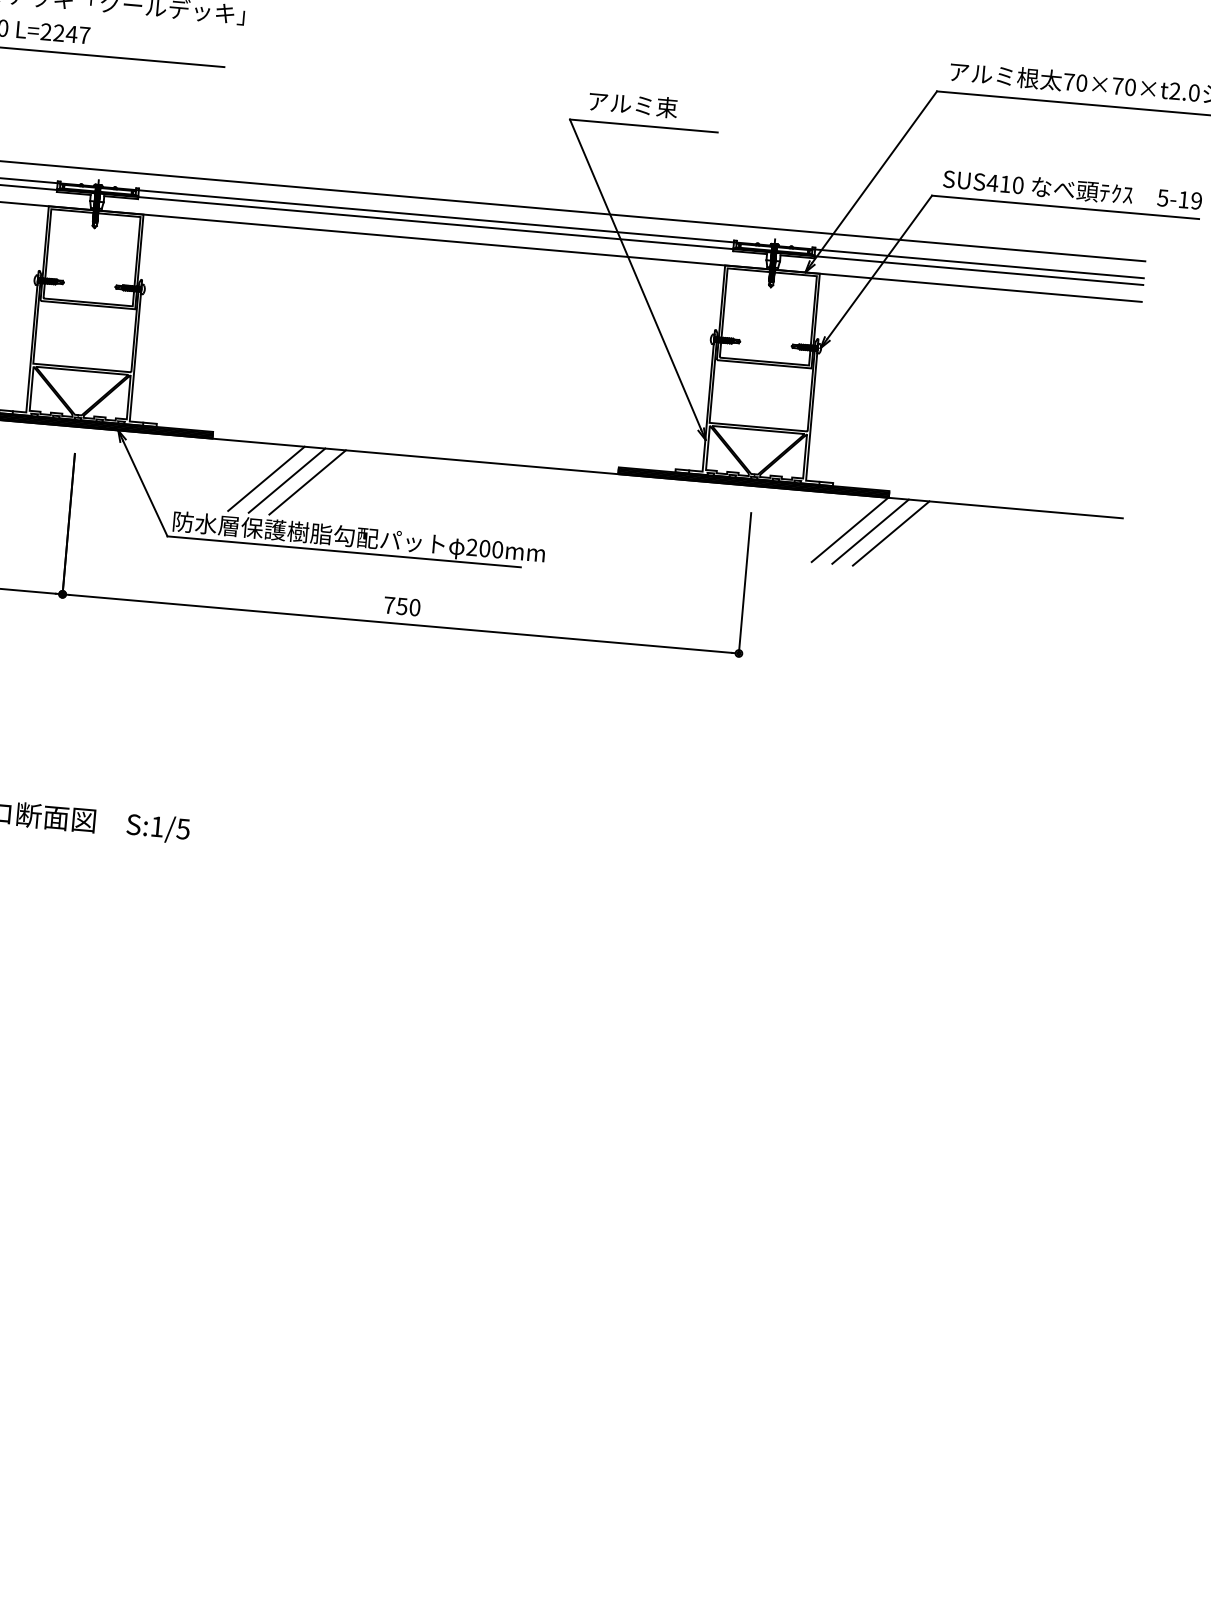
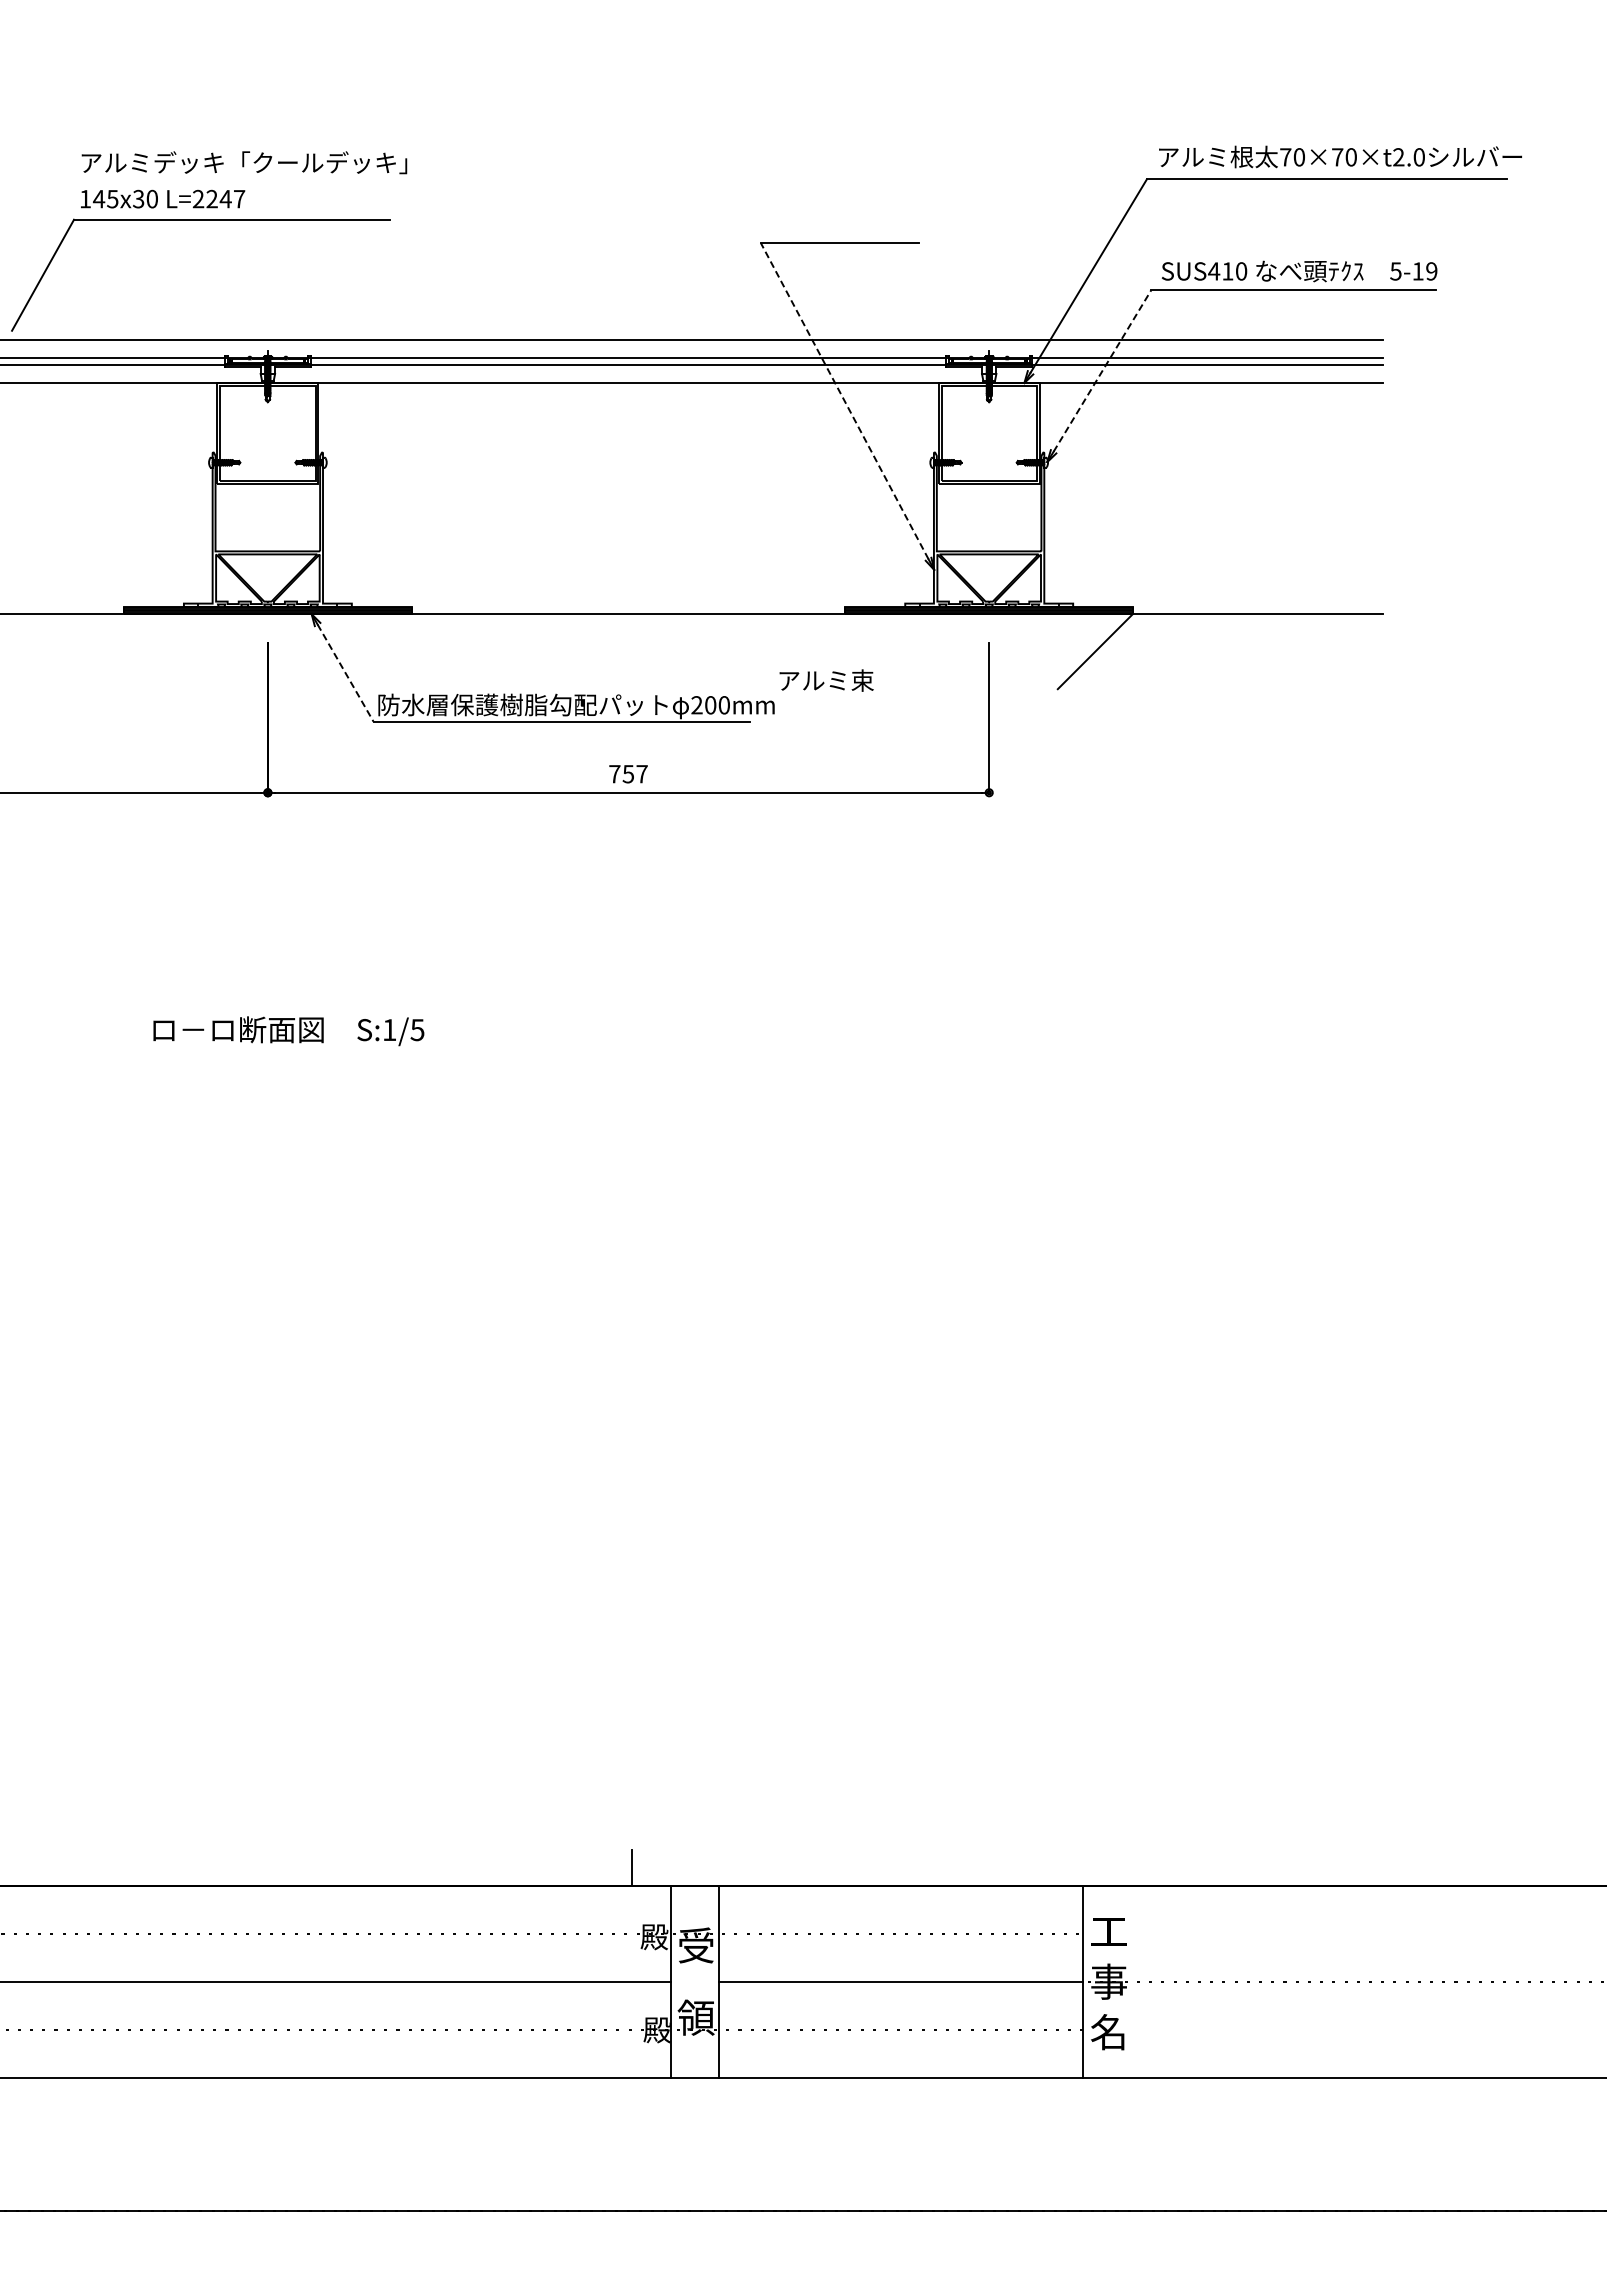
text: (633, 104) -> (826, 680), moved
line: (879, 266) -> (1102, 370), solid -> dashed
line: (635, 274) -> (844, 401), solid -> dashed
line: (266, 478) -> (472, 651), removed
line: (286, 480) -> (494, 651), removed
line: (307, 482) -> (516, 651), removed
line: (145, 488) -> (345, 673), solid -> dashed
line: (869, 531) -> (1116, 651), removed
line: (890, 533) -> (1138, 651), removed
text: (414, 606) -> (641, 773), 750 -> 757

